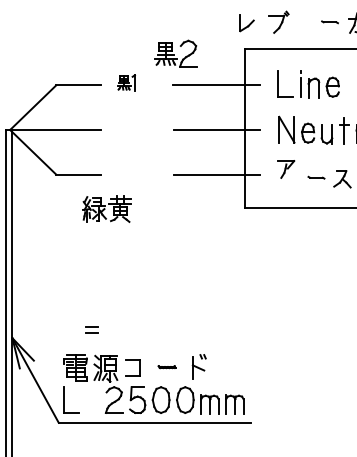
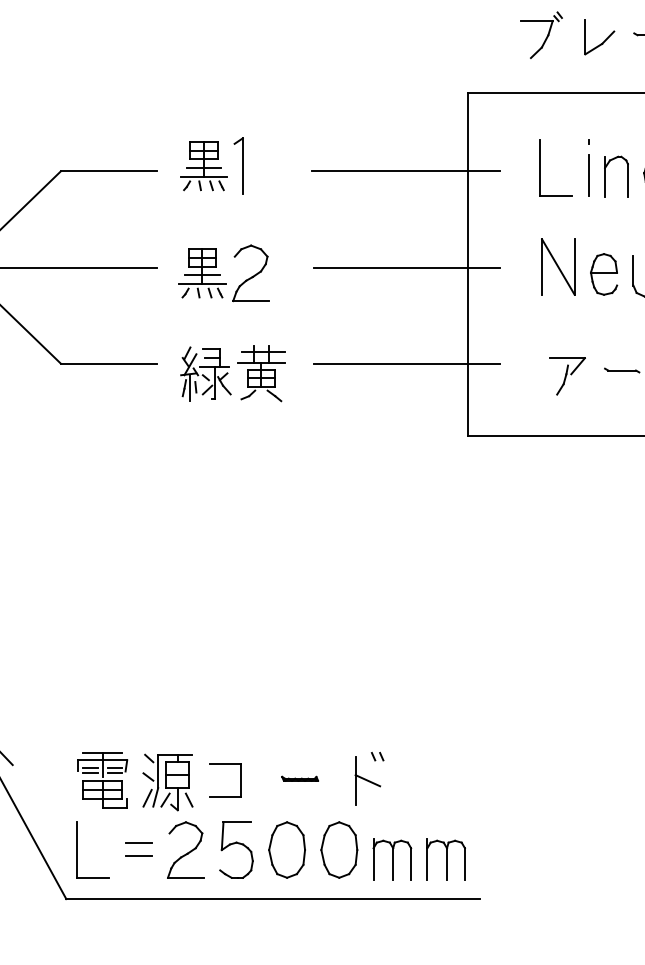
part: (246, 23) -> (598, 37), moved
part: (175, 53) -> (223, 272), moved
part: (126, 82) -> (212, 165), size x1.67
part: (286, 169) -> (568, 376), moved
part: (106, 208) -> (231, 372), moved
part: (91, 329) -> (136, 848), moved

